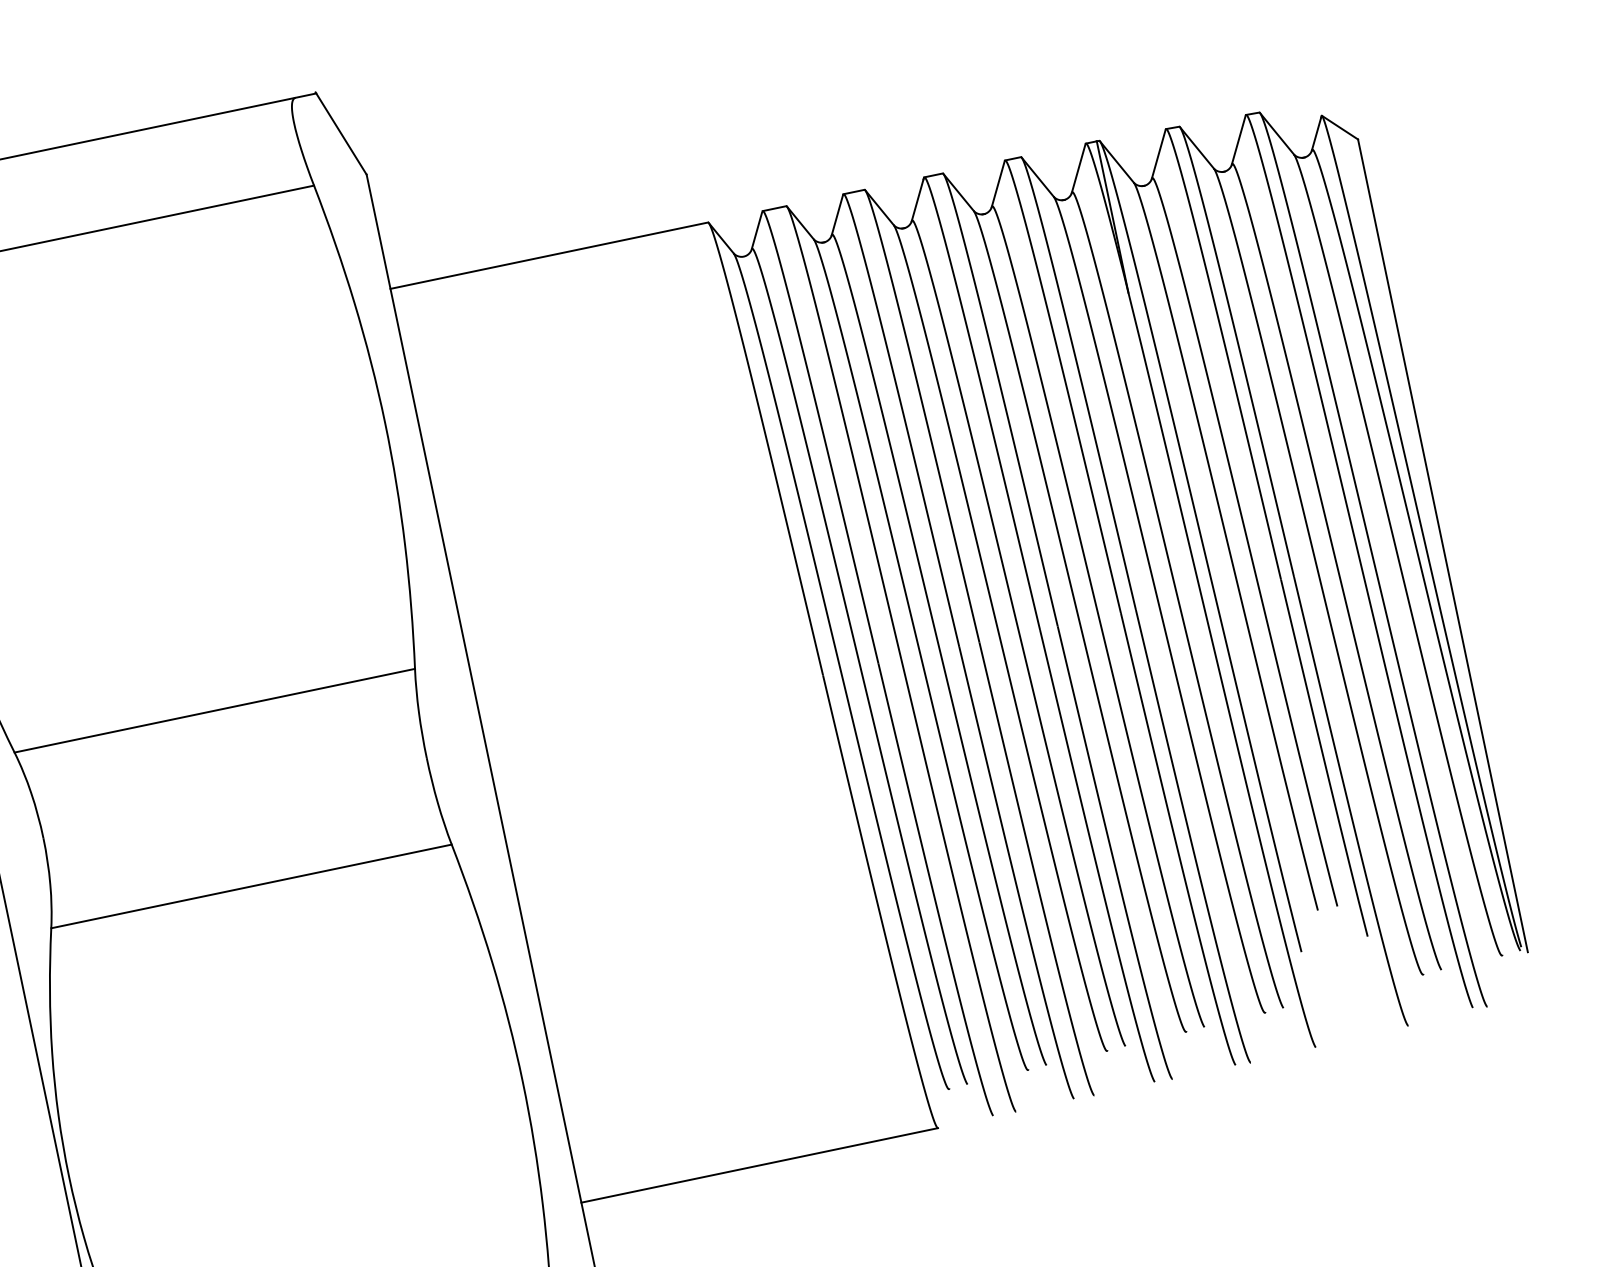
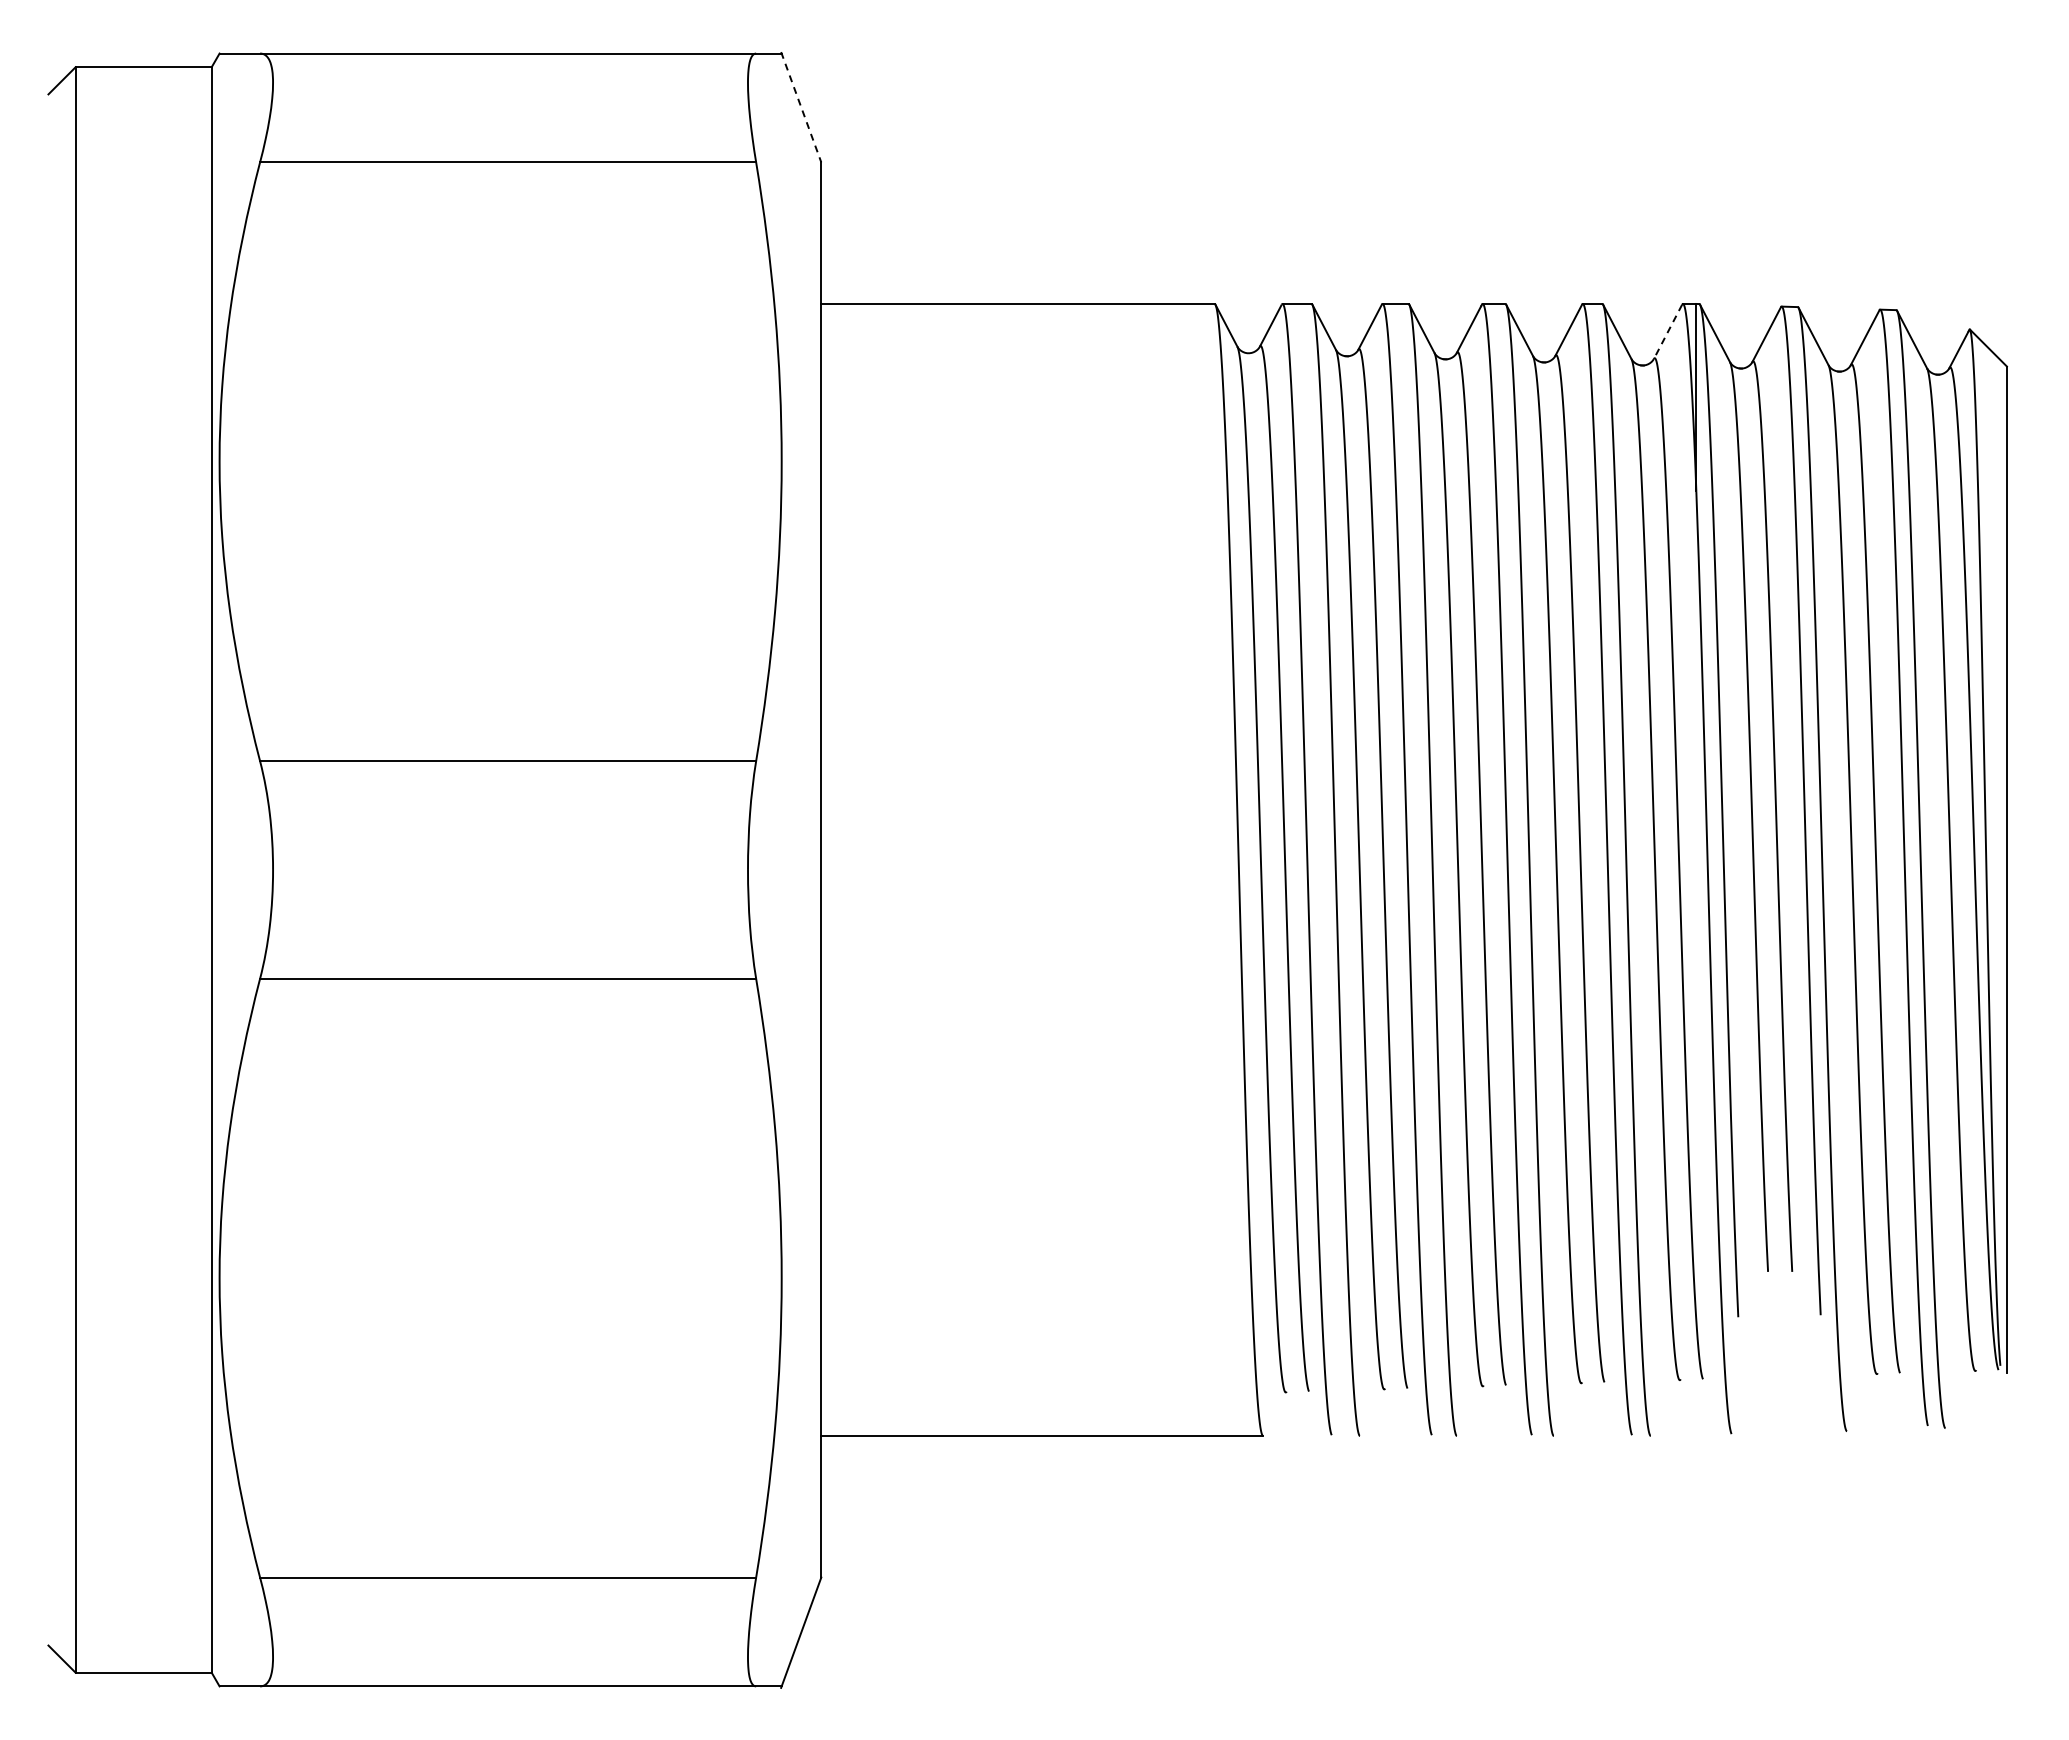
line: (341, 133) -> (801, 107), solid -> dashed
line: (1078, 168) -> (1667, 331), solid -> dashed

